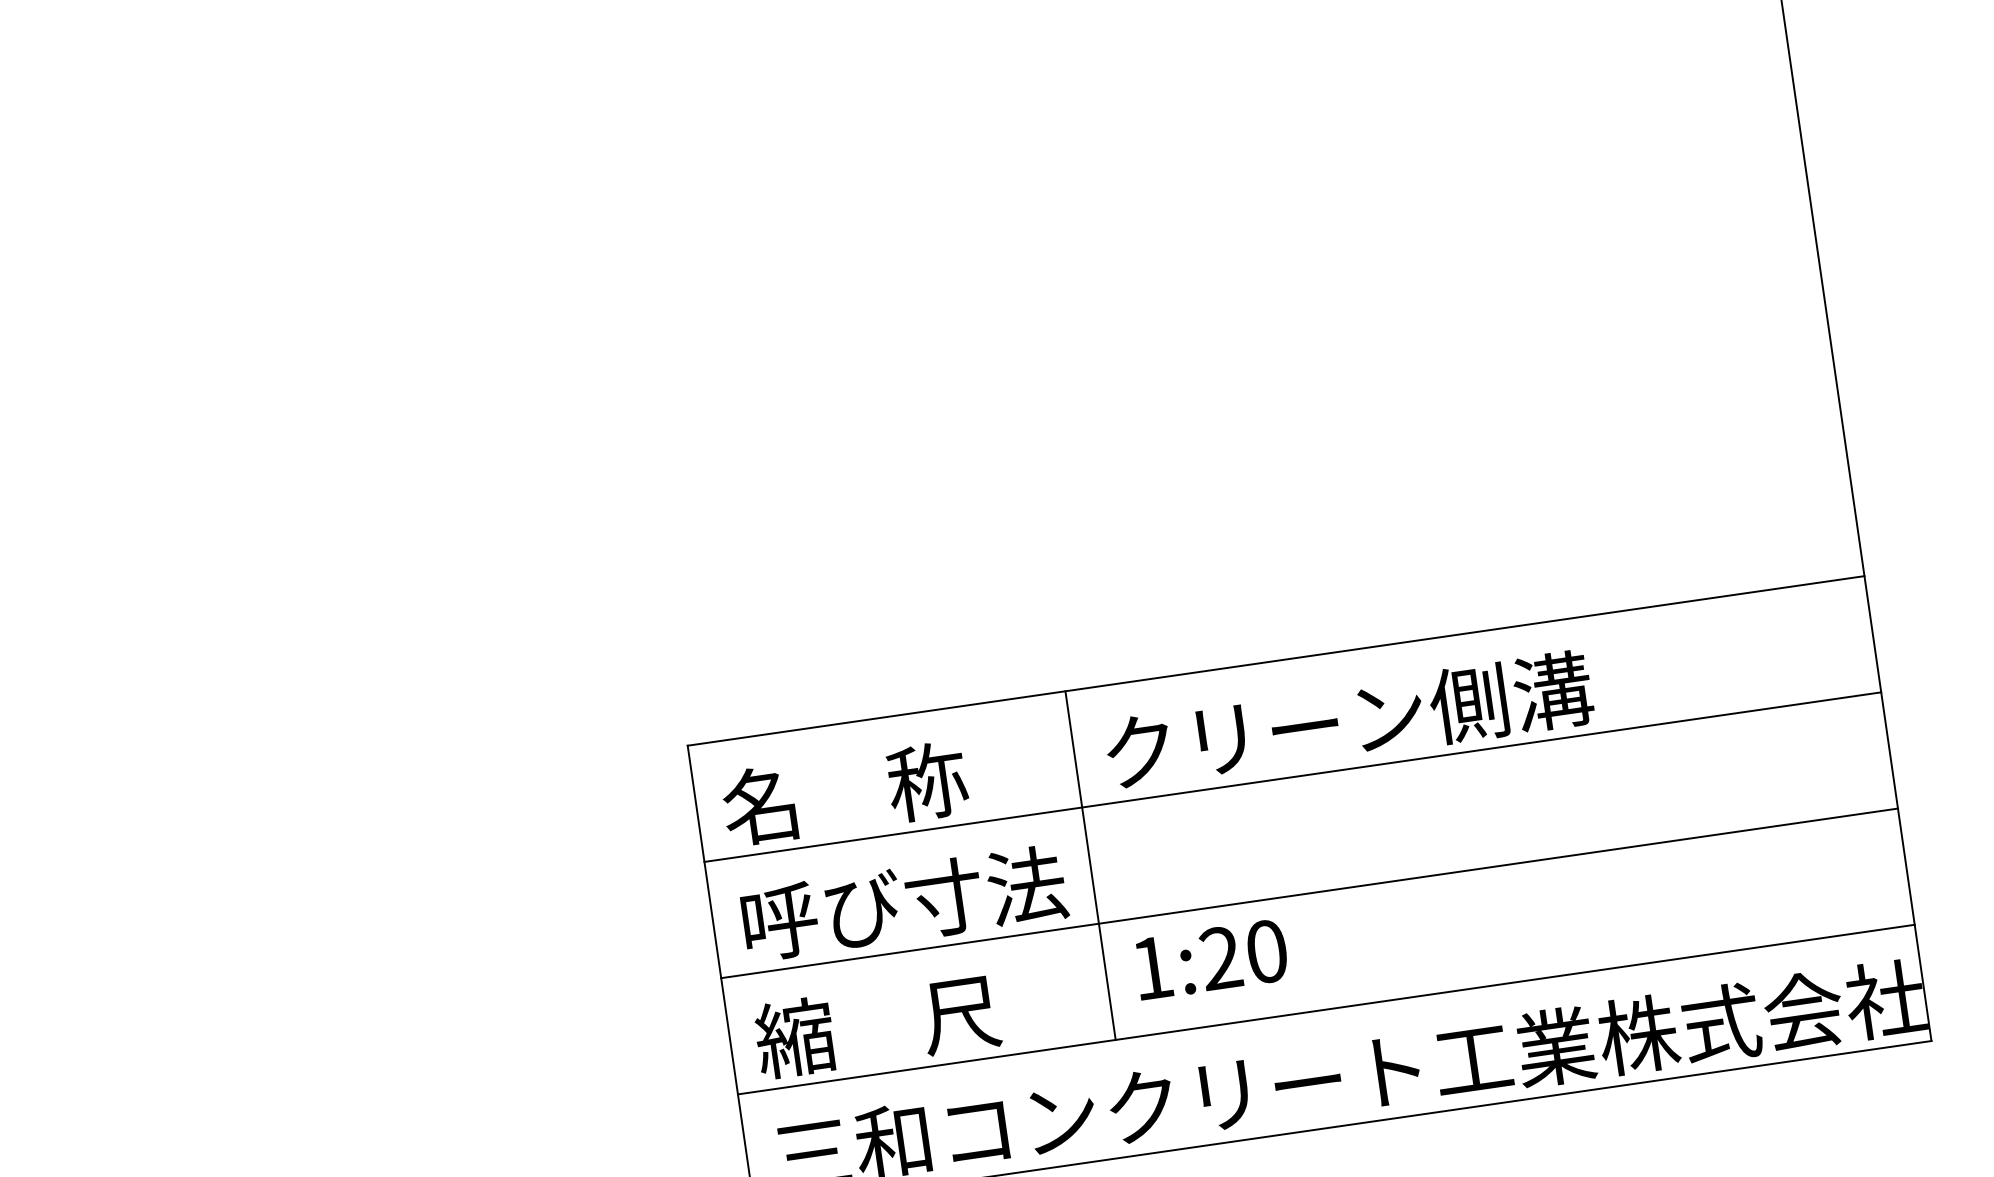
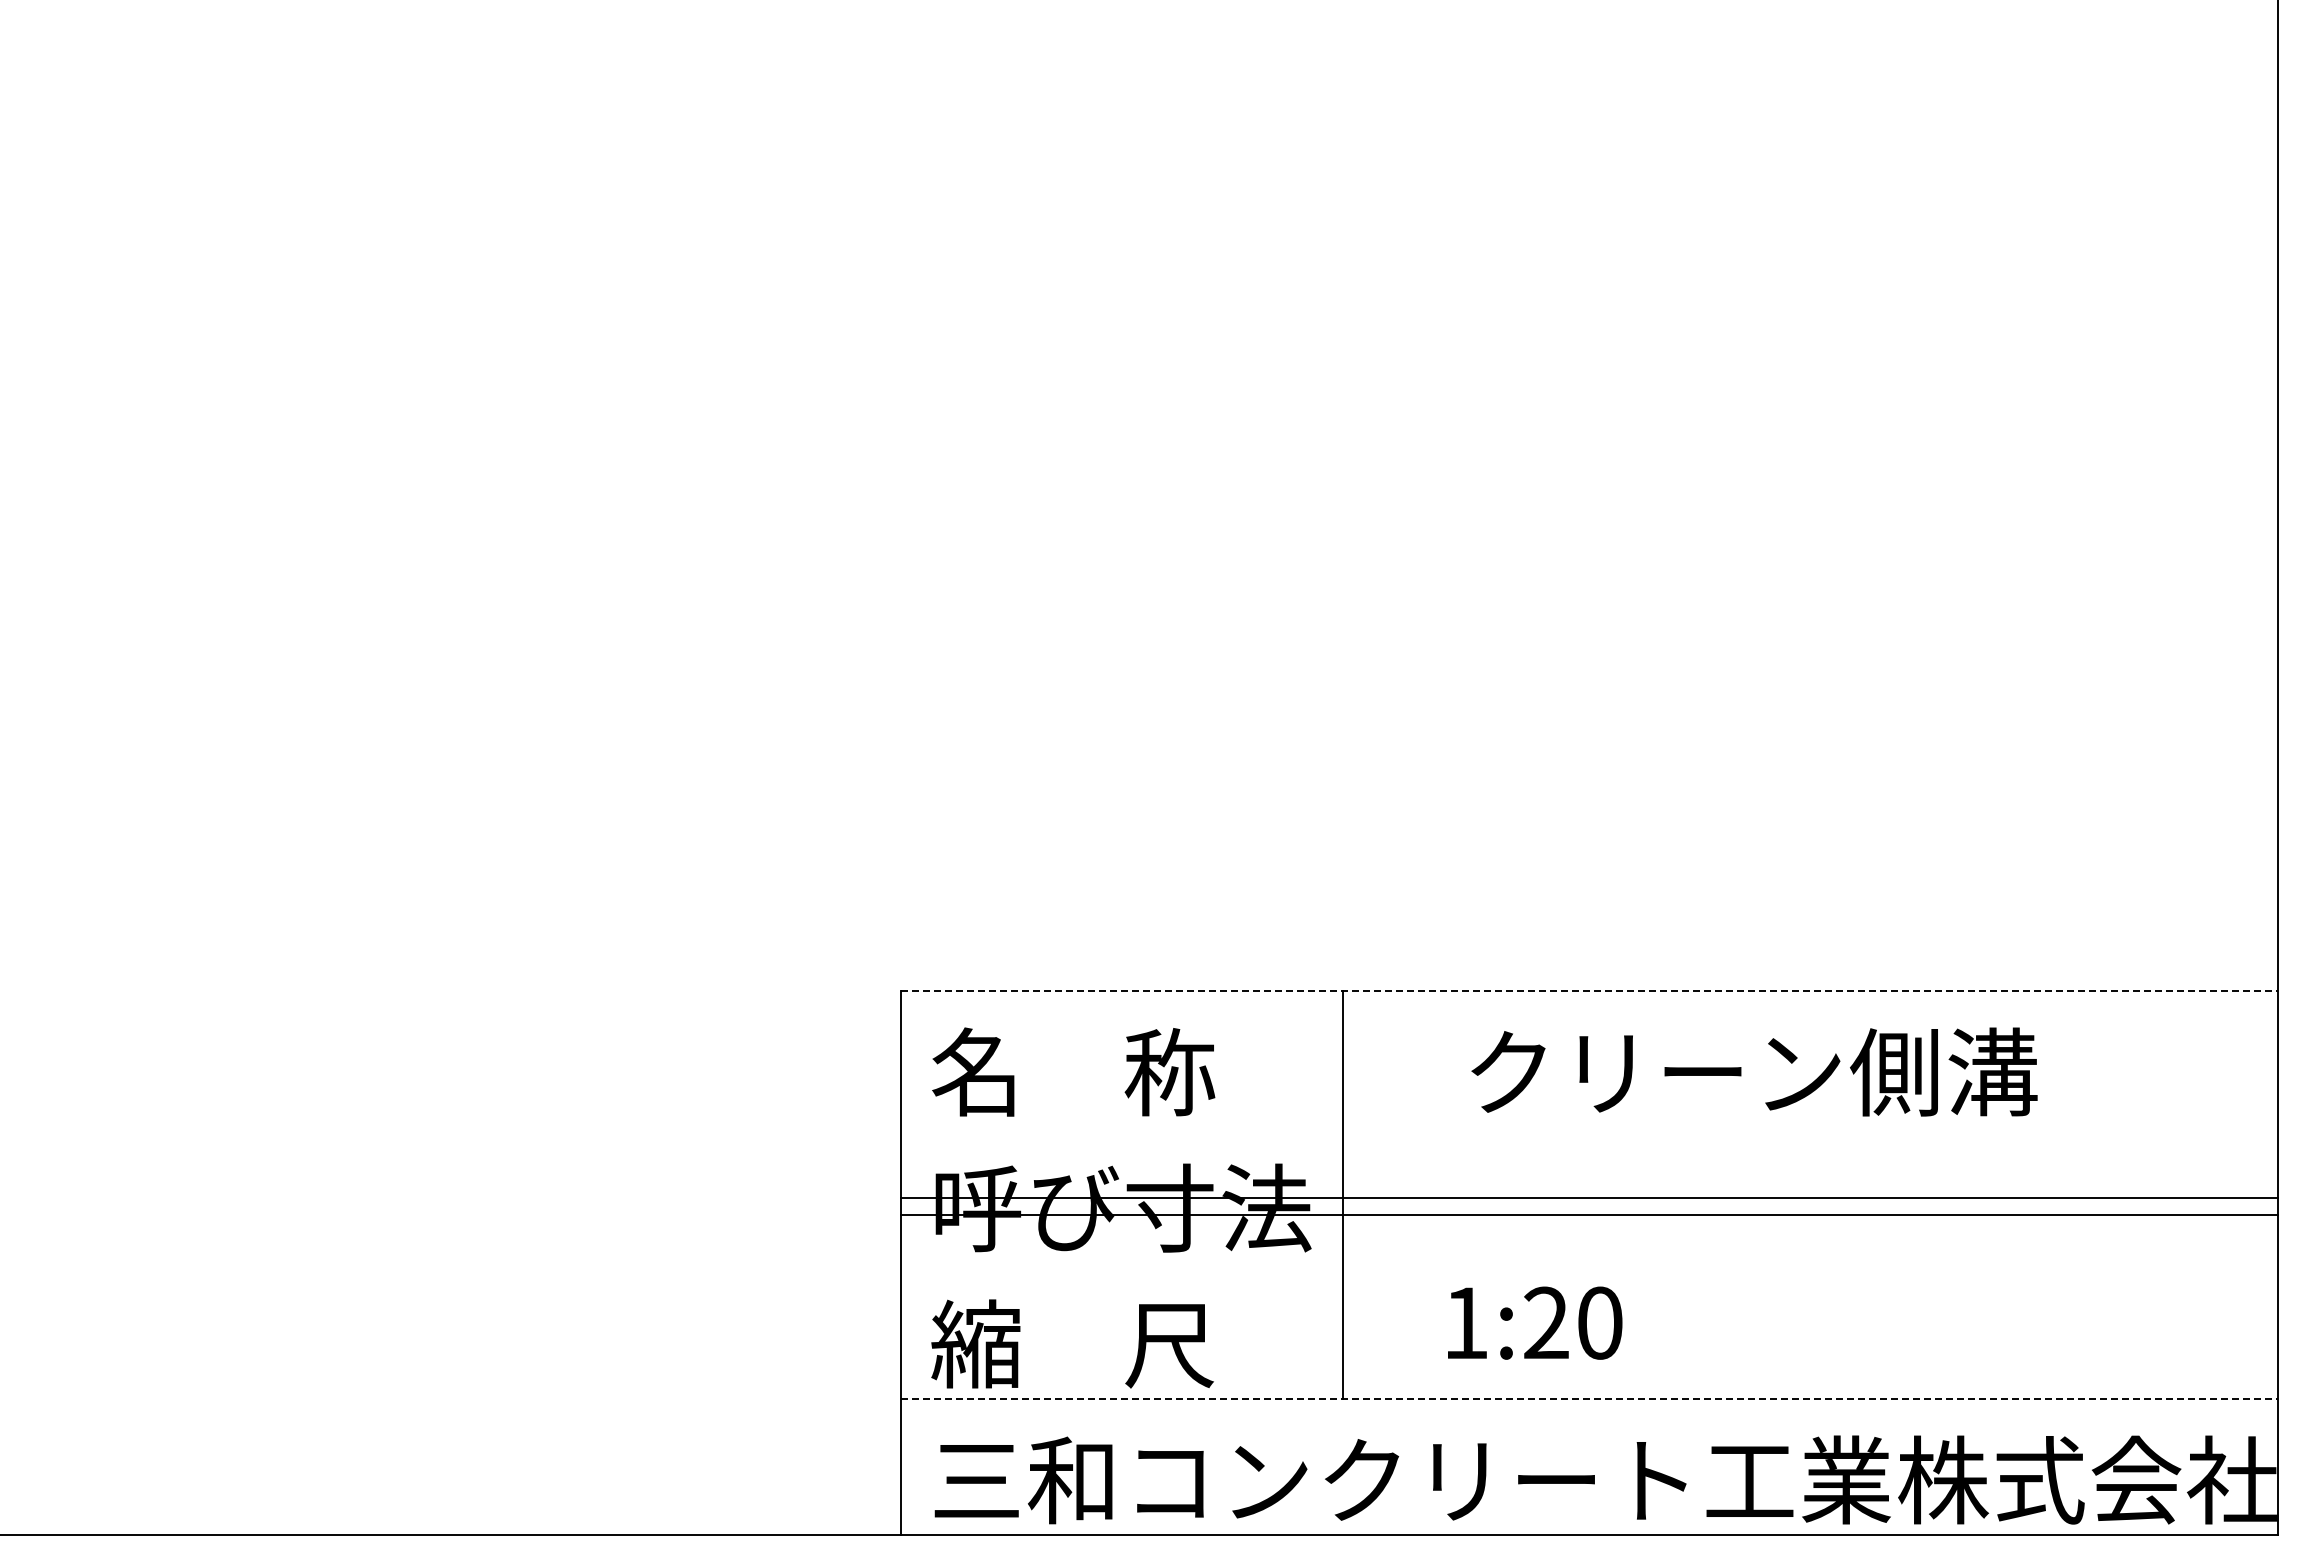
line: (1276, 660) -> (1590, 991), solid -> dashed
text: (1349, 720) -> (1754, 1071), moved
line: (1292, 777) -> (1589, 1198), moved
line: (1309, 893) -> (1589, 1215), moved
text: (1211, 959) -> (1535, 1322), moved
line: (1327, 1009) -> (1590, 1399), solid -> dashed

